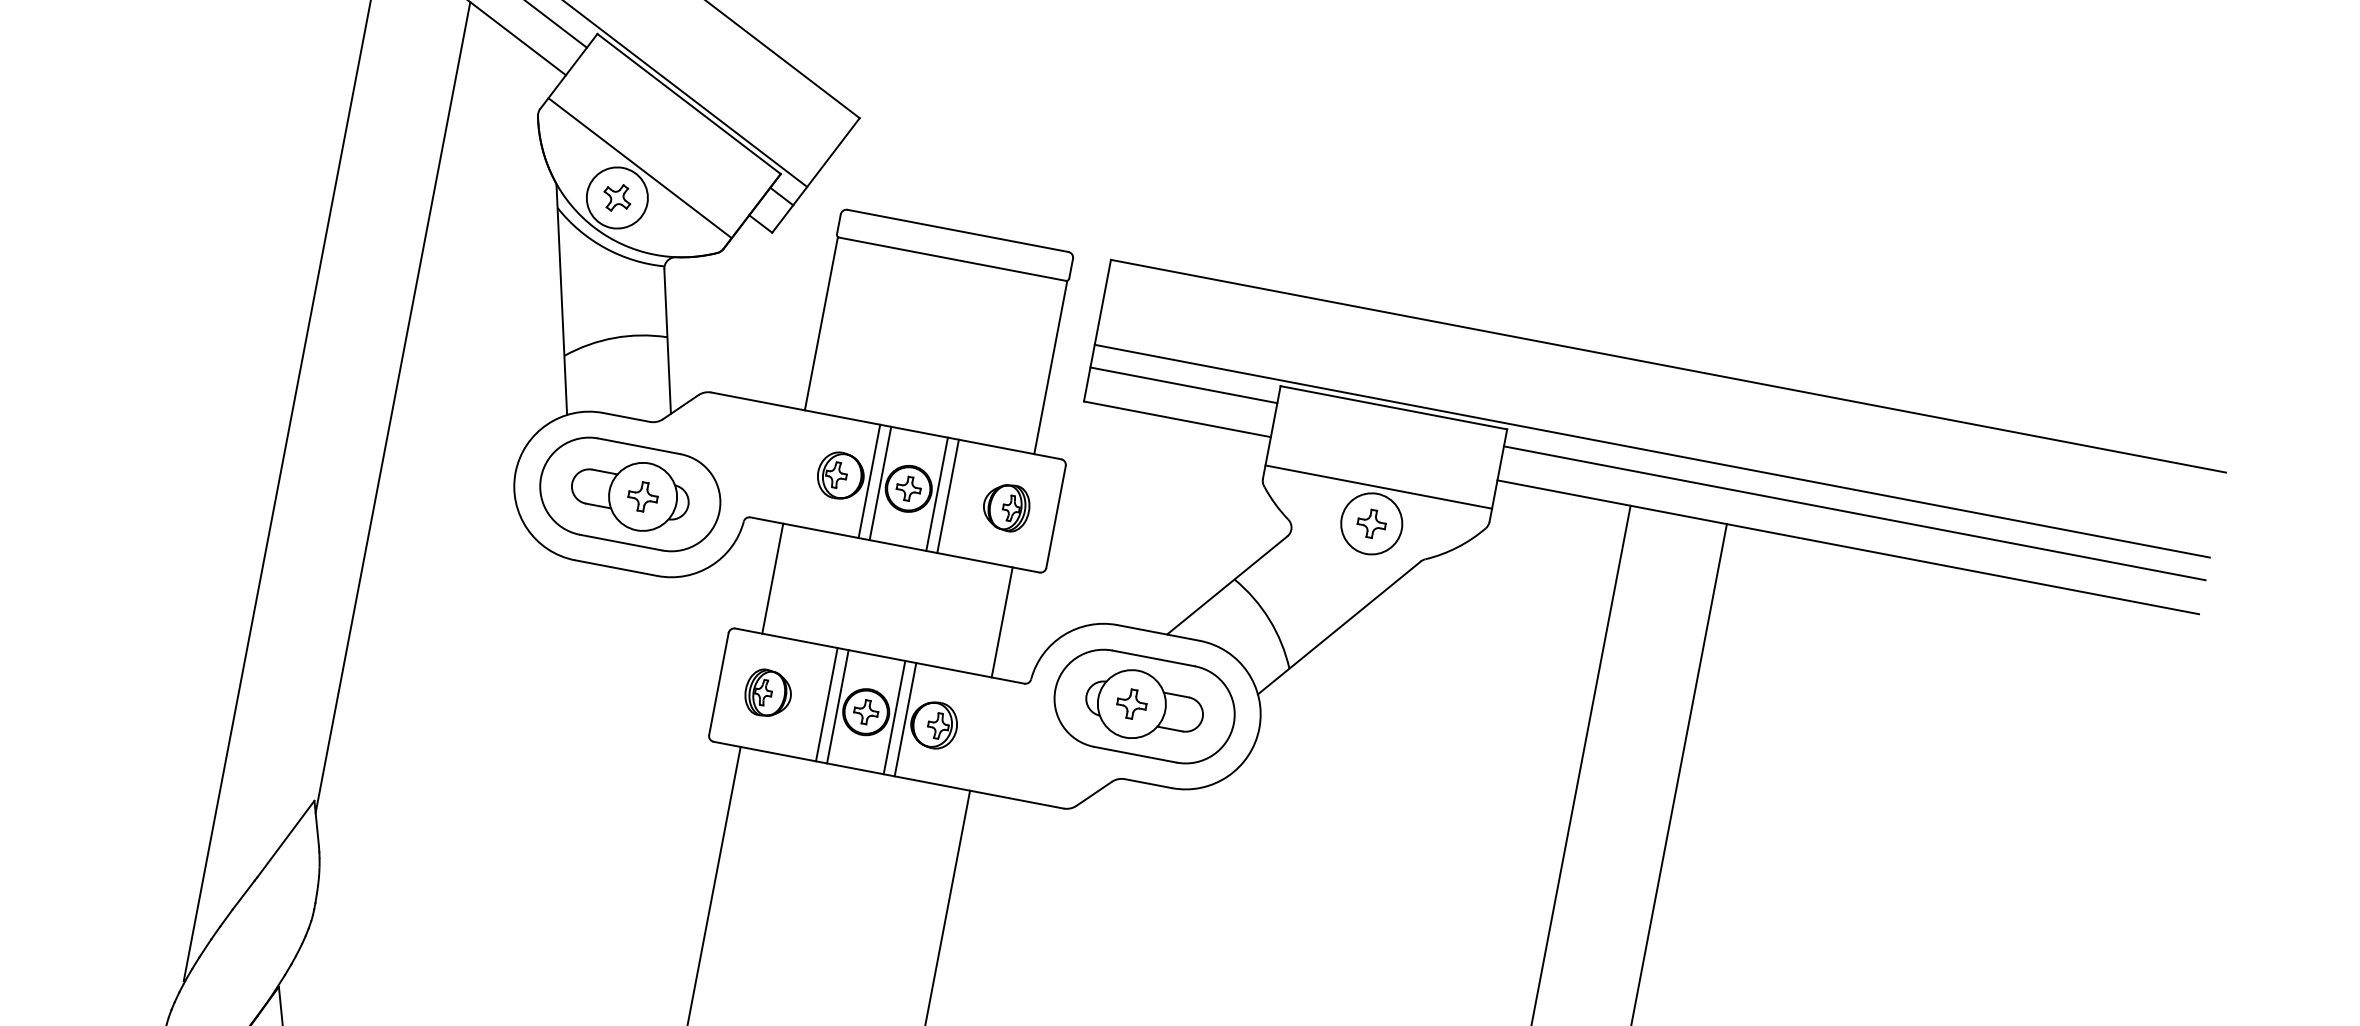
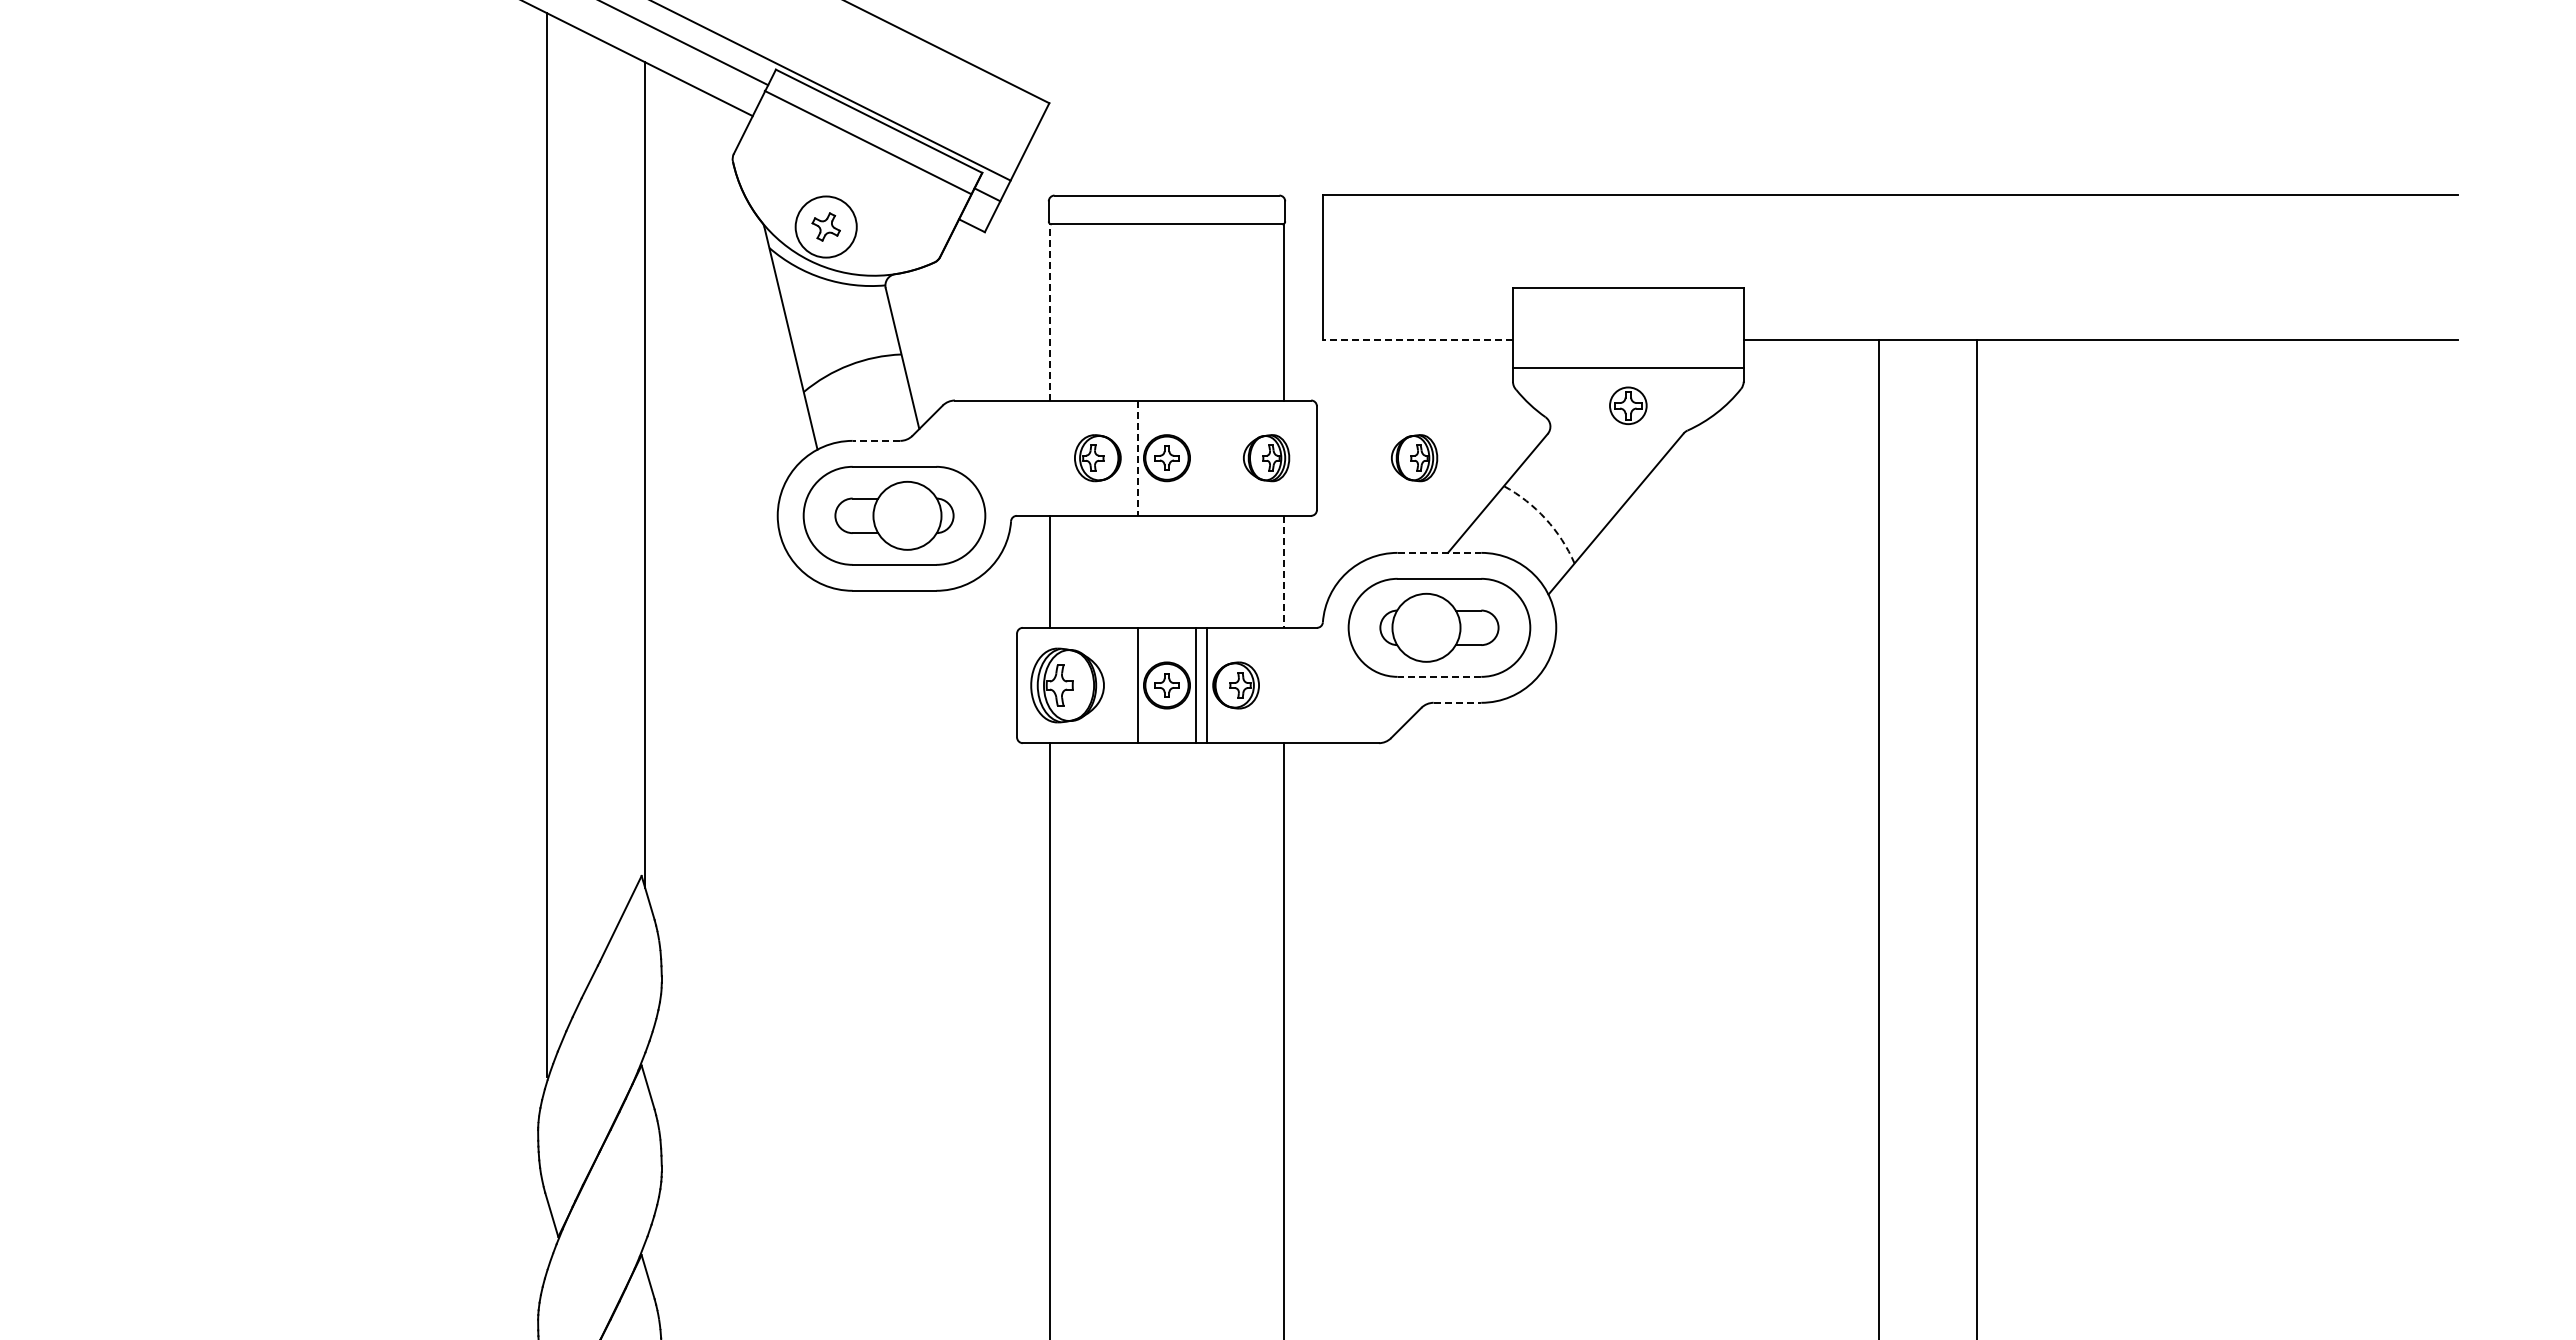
line: (639, 168) -> (867, 142), moved
line: (821, 322) -> (1050, 311), solid -> dashed
line: (1183, 384) -> (1417, 304), removed
line: (626, 417) -> (876, 440), solid -> dashed
line: (1177, 419) -> (1417, 339), solid -> dashed
line: (1651, 450) -> (1889, 281), removed
line: (869, 480) -> (1126, 457), removed
line: (880, 483) -> (1138, 458), solid -> dashed
line: (936, 493) -> (1195, 457), removed
line: (948, 495) -> (1207, 457), removed
part: (643, 496) -> (907, 515), removed
line: (1854, 512) -> (2100, 304), removed
circle: (1370, 523) -> (1627, 405), size x0.6
part: (1151, 535) -> (1414, 458), added
arc: (1269, 619) -> (1545, 518), solid -> dashed
line: (1001, 622) -> (1283, 571), solid -> dashed
line: (1158, 632) -> (1439, 552), solid -> dashed
part: (767, 693) -> (1066, 685), size x1.6
part: (1131, 703) -> (1426, 627), removed
line: (826, 704) -> (1126, 685), removed
line: (1135, 754) -> (1439, 676), solid -> dashed
line: (1148, 783) -> (1457, 702), solid -> dashed

